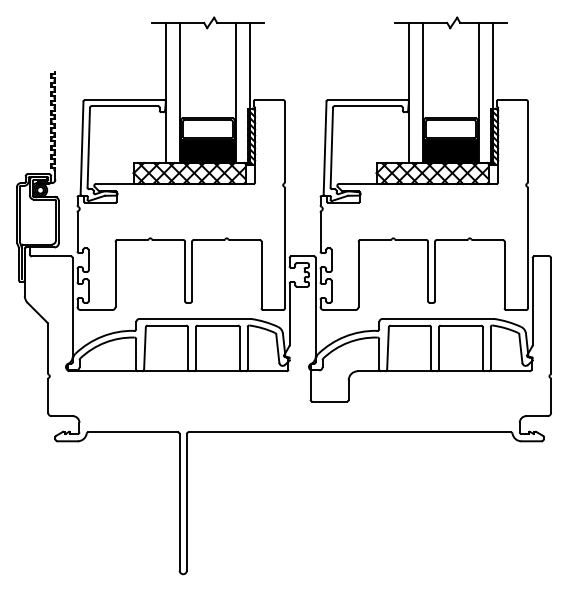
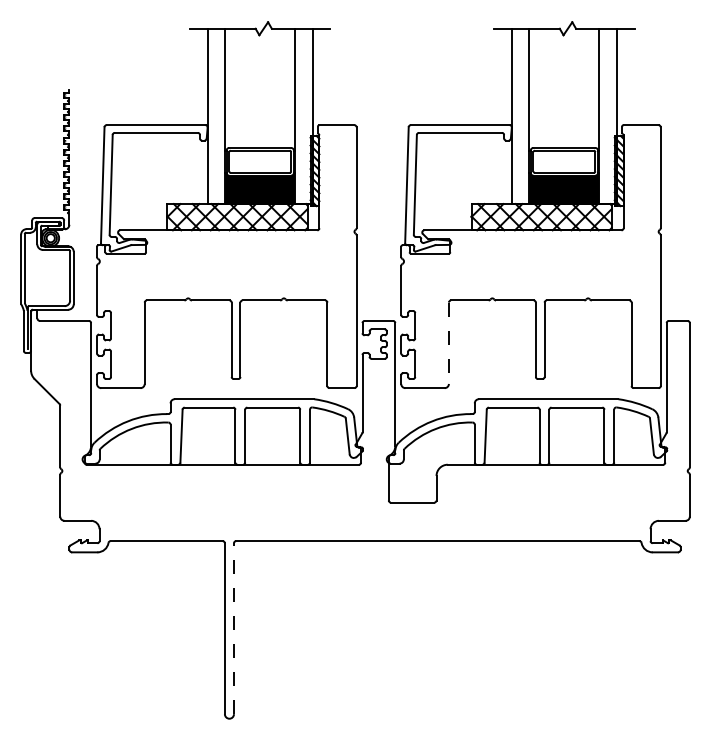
line: (358, 274) -> (448, 343), solid -> dashed
line: (186, 501) -> (233, 627), solid -> dashed

